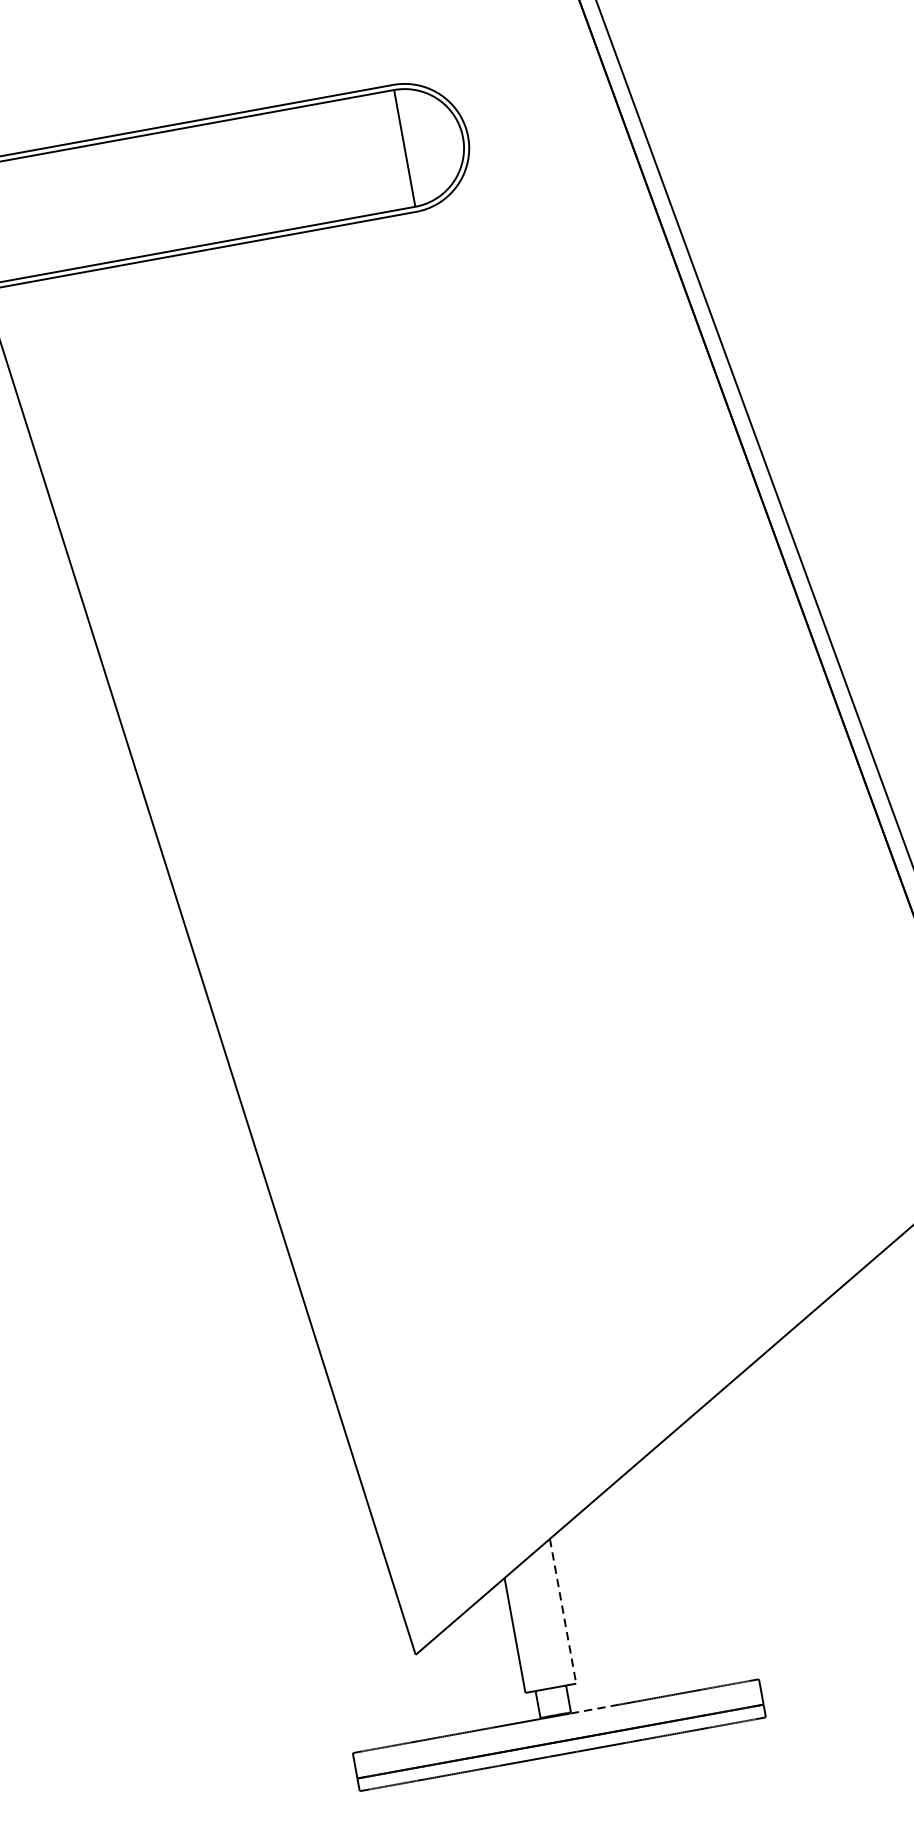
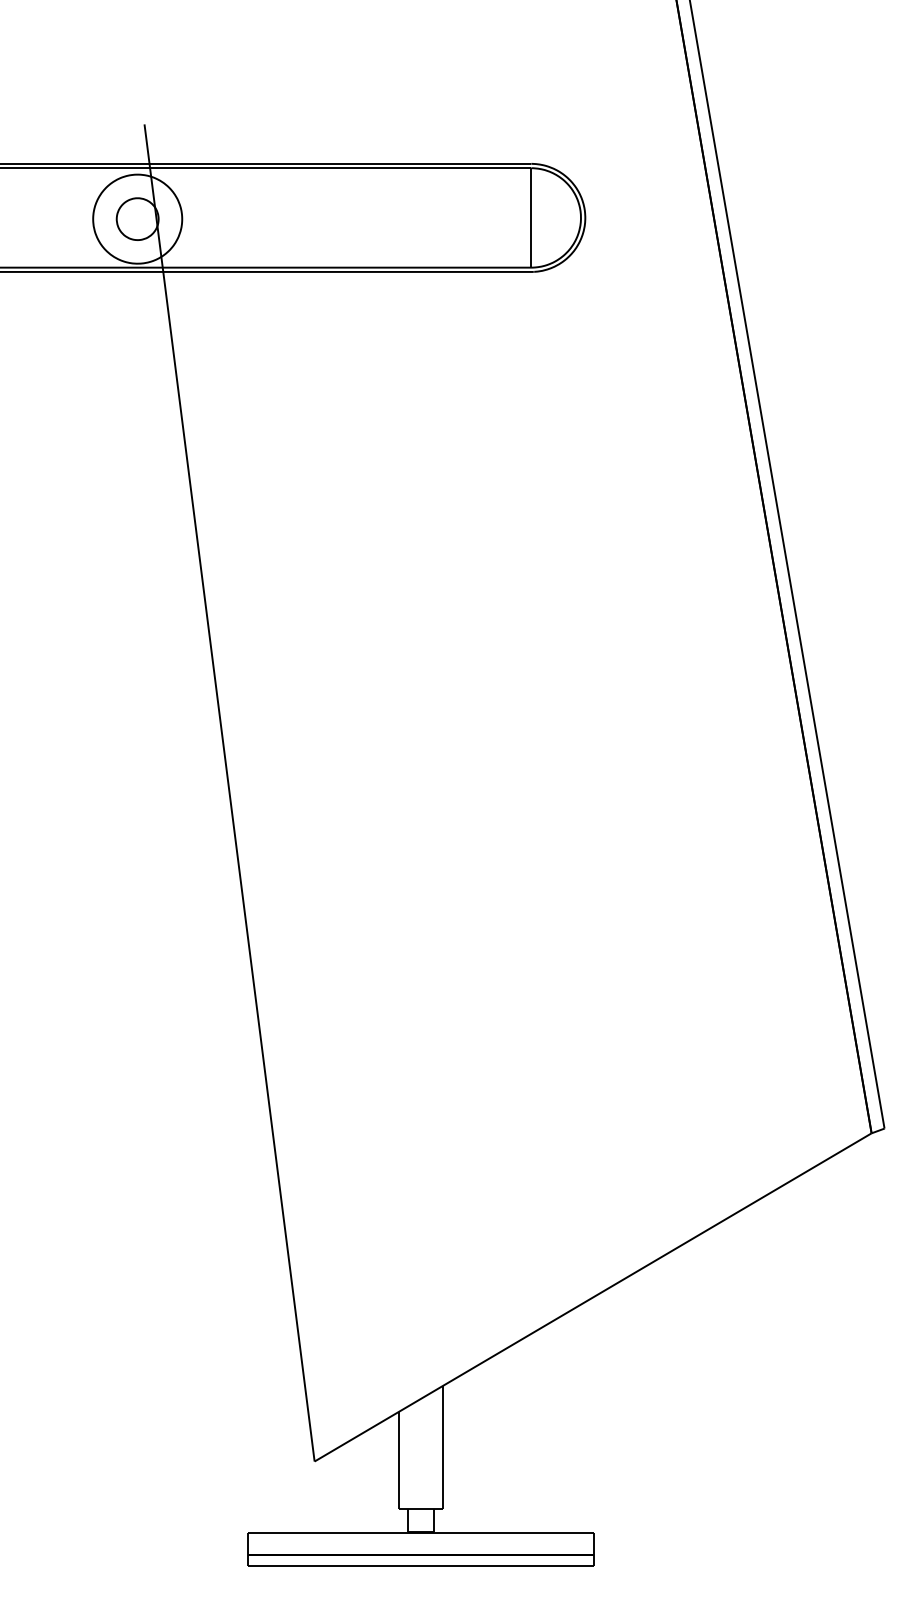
line: (562, 1611) -> (442, 1447), dashed -> solid
line: (594, 1709) -> (453, 1533), dashed -> solid

